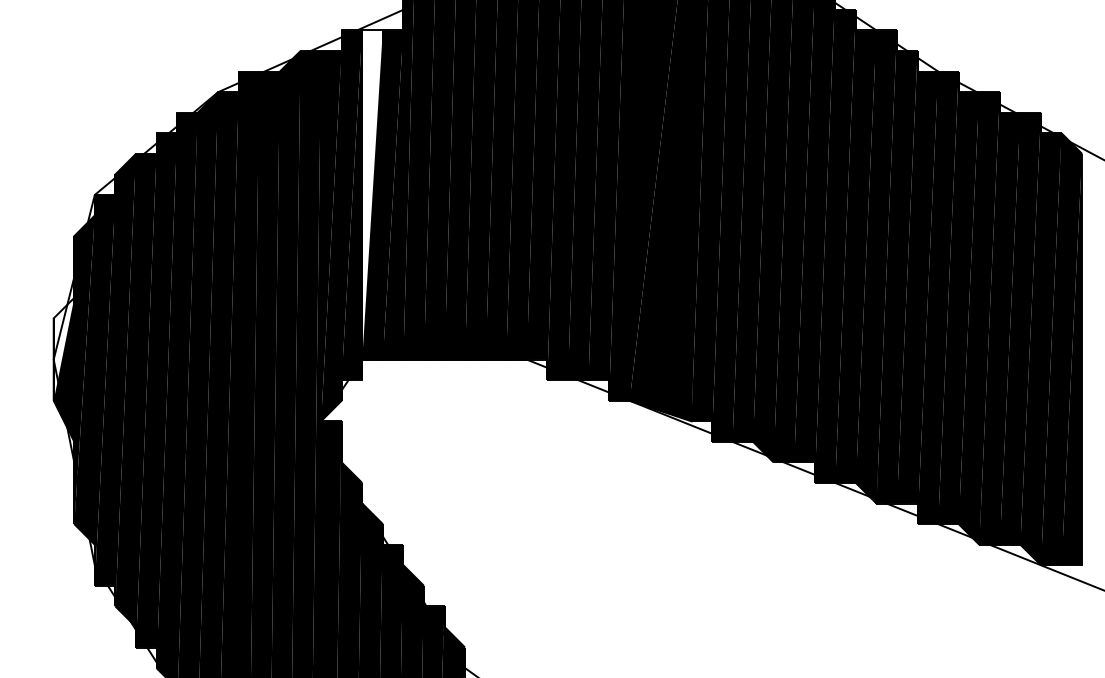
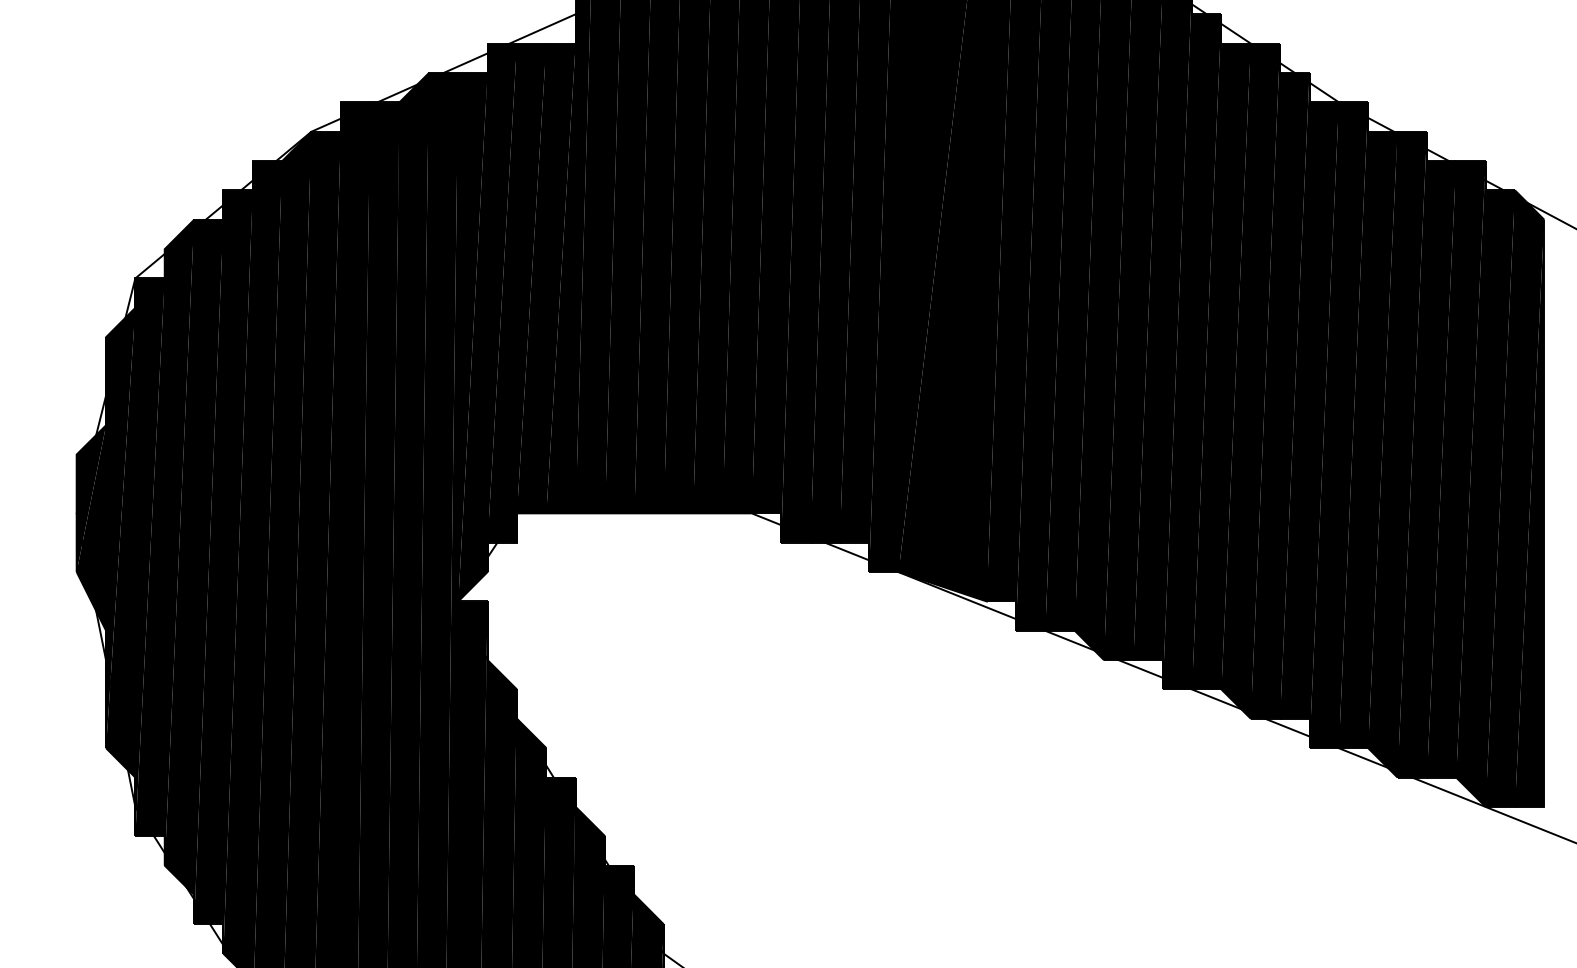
fill: (372, 194) -> (531, 277), added
fill: (63, 348) -> (90, 497), added

